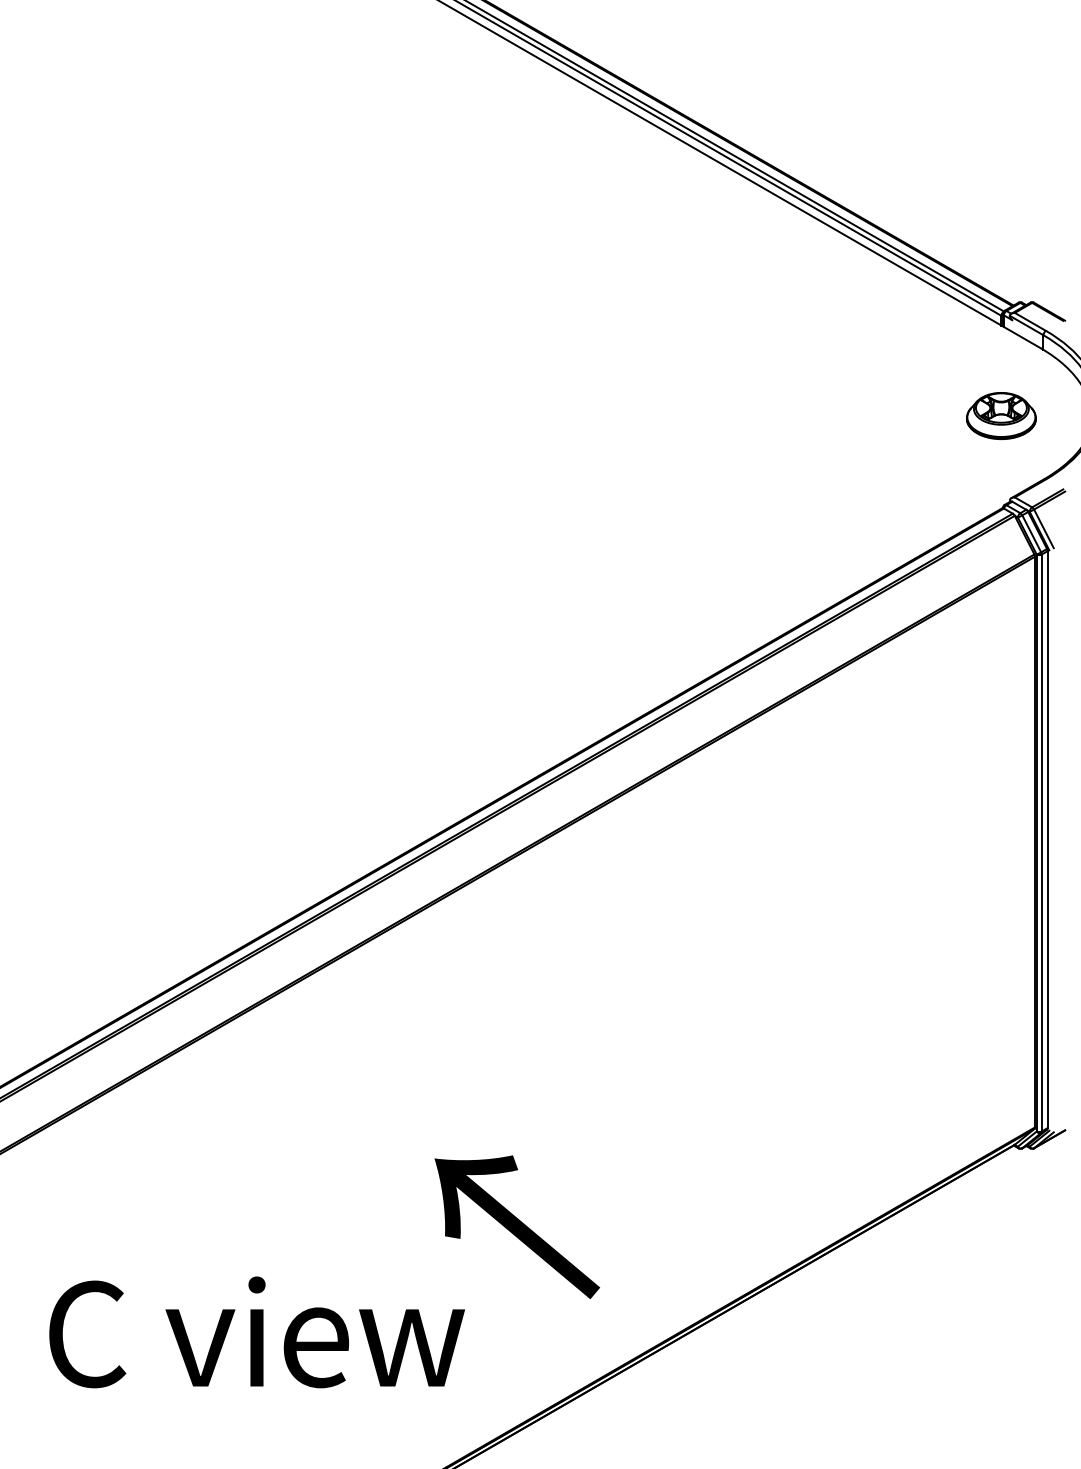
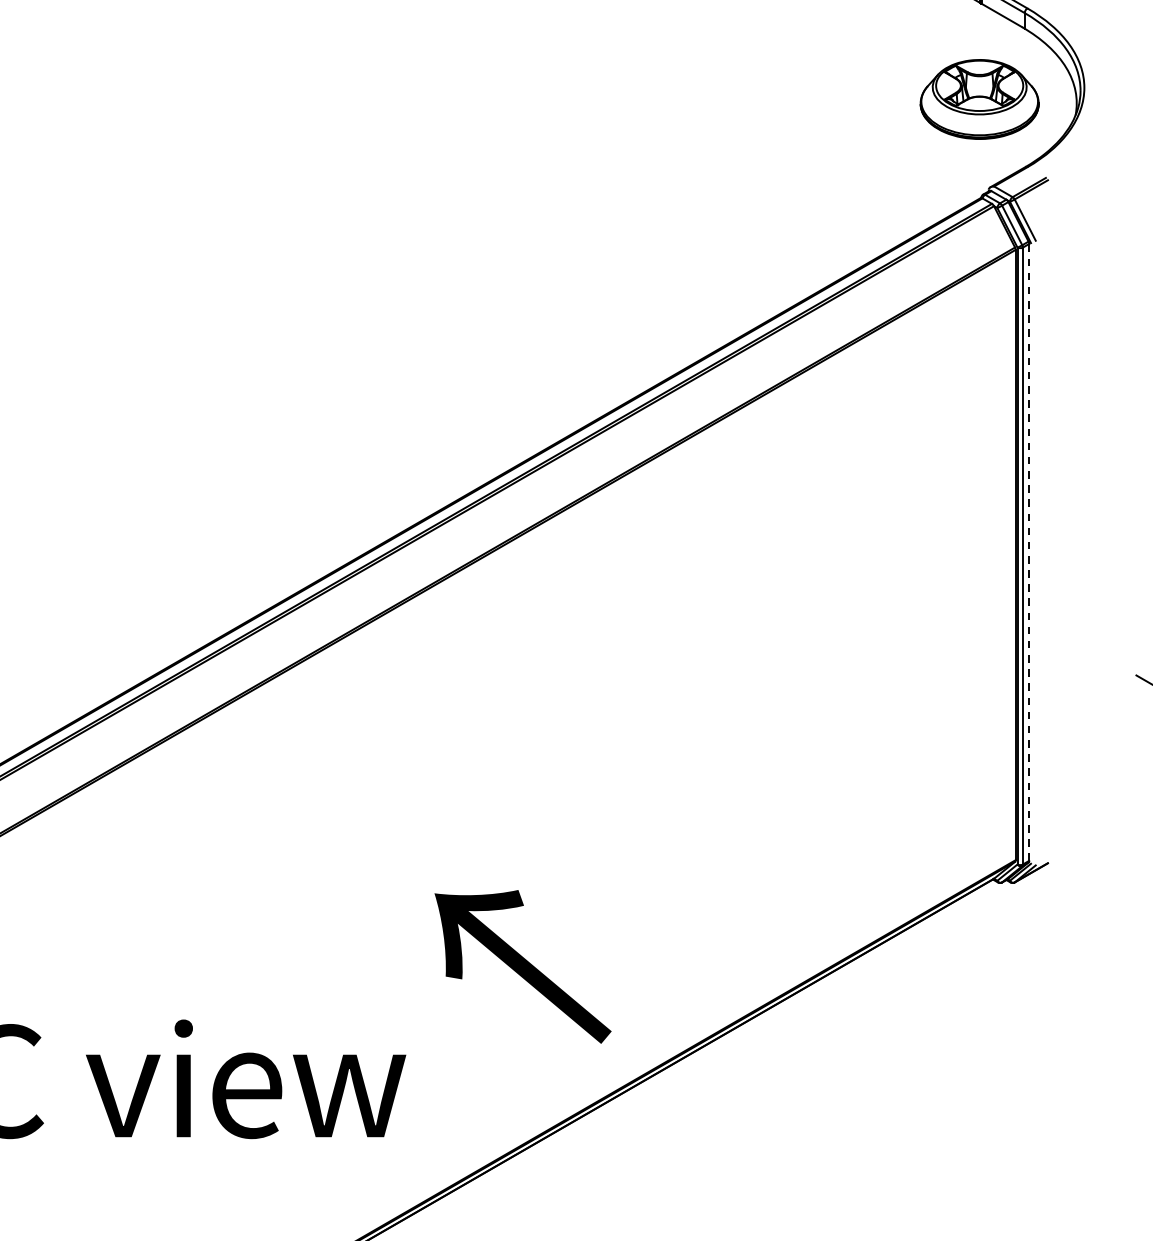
part: (1001, 415) -> (979, 98), size x1.6
line: (1047, 839) -> (1029, 552), solid -> dashed
text: (516, 1227) -> (522, 967), moved

